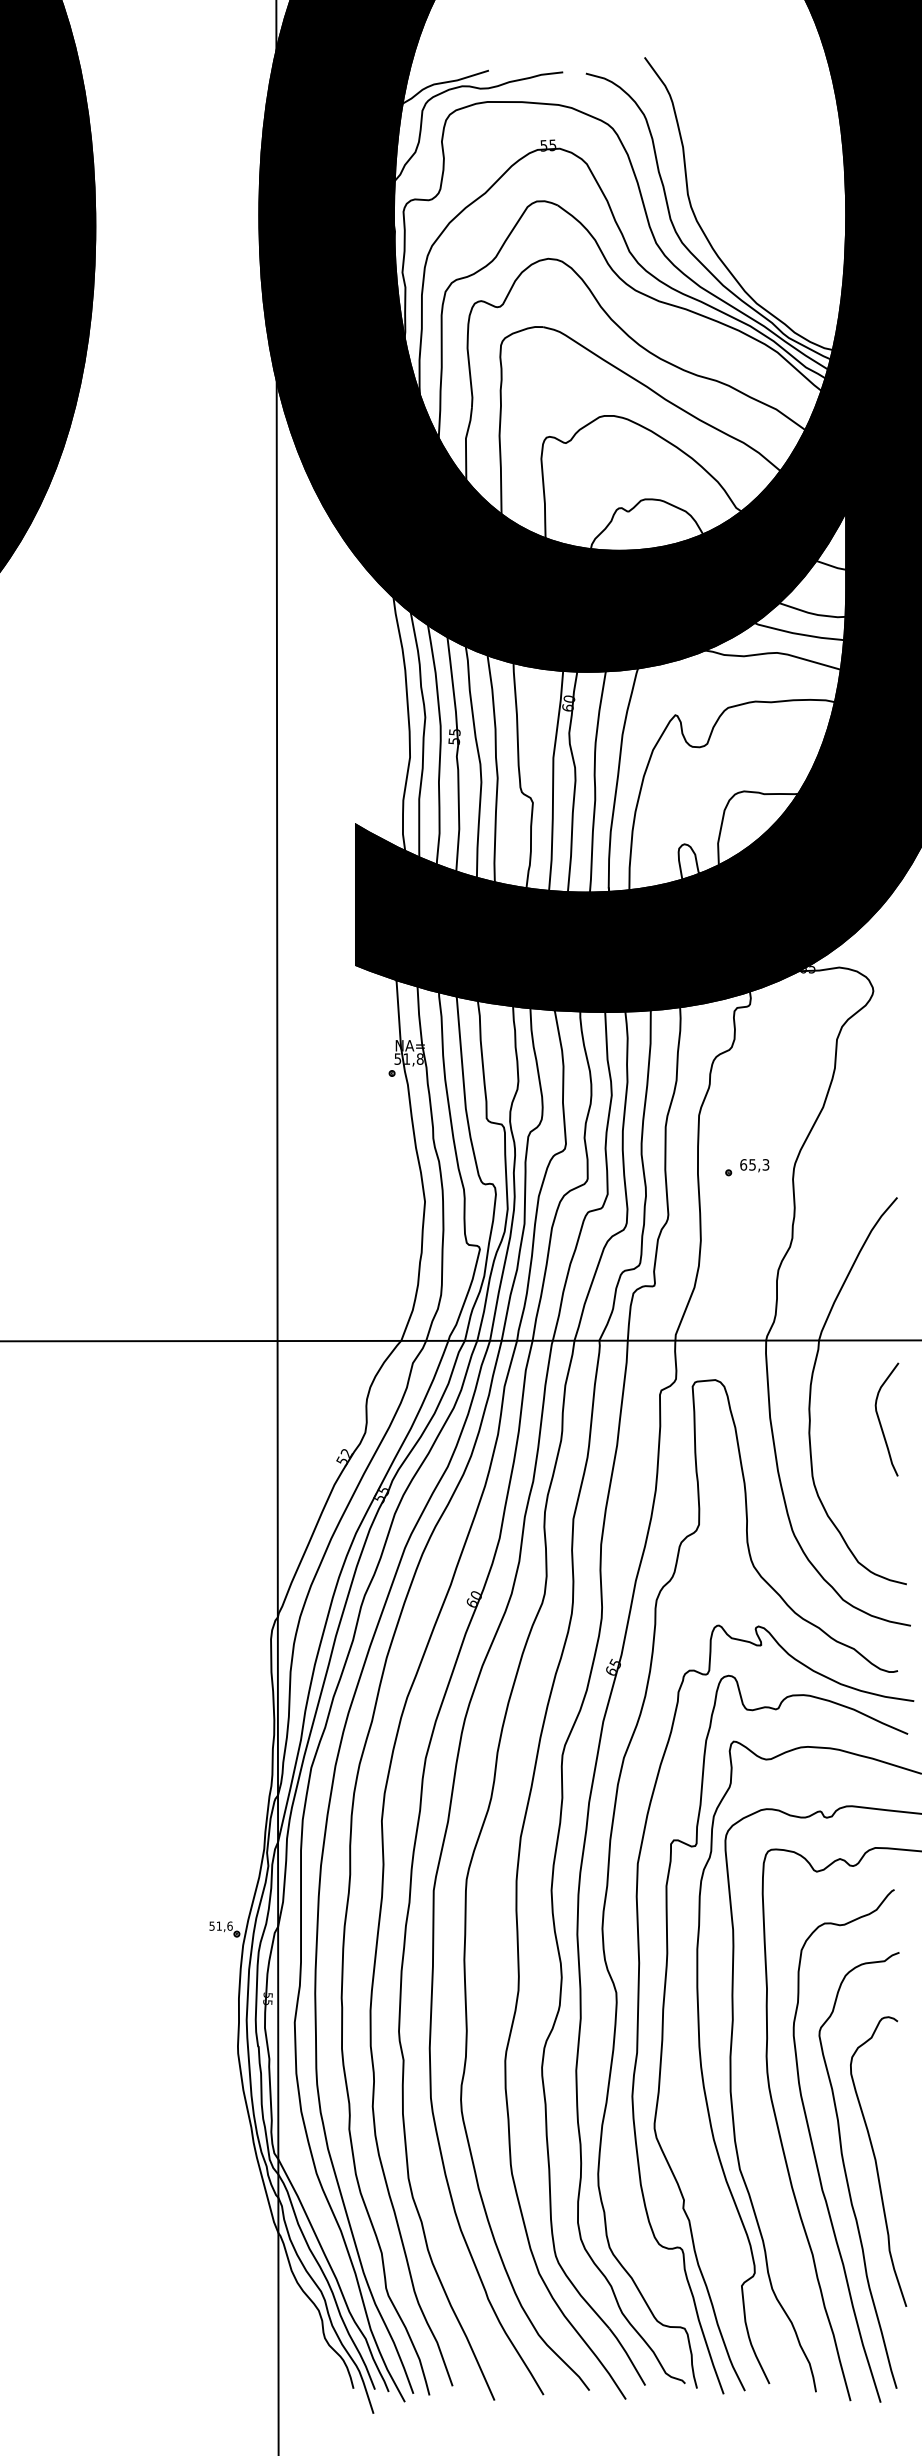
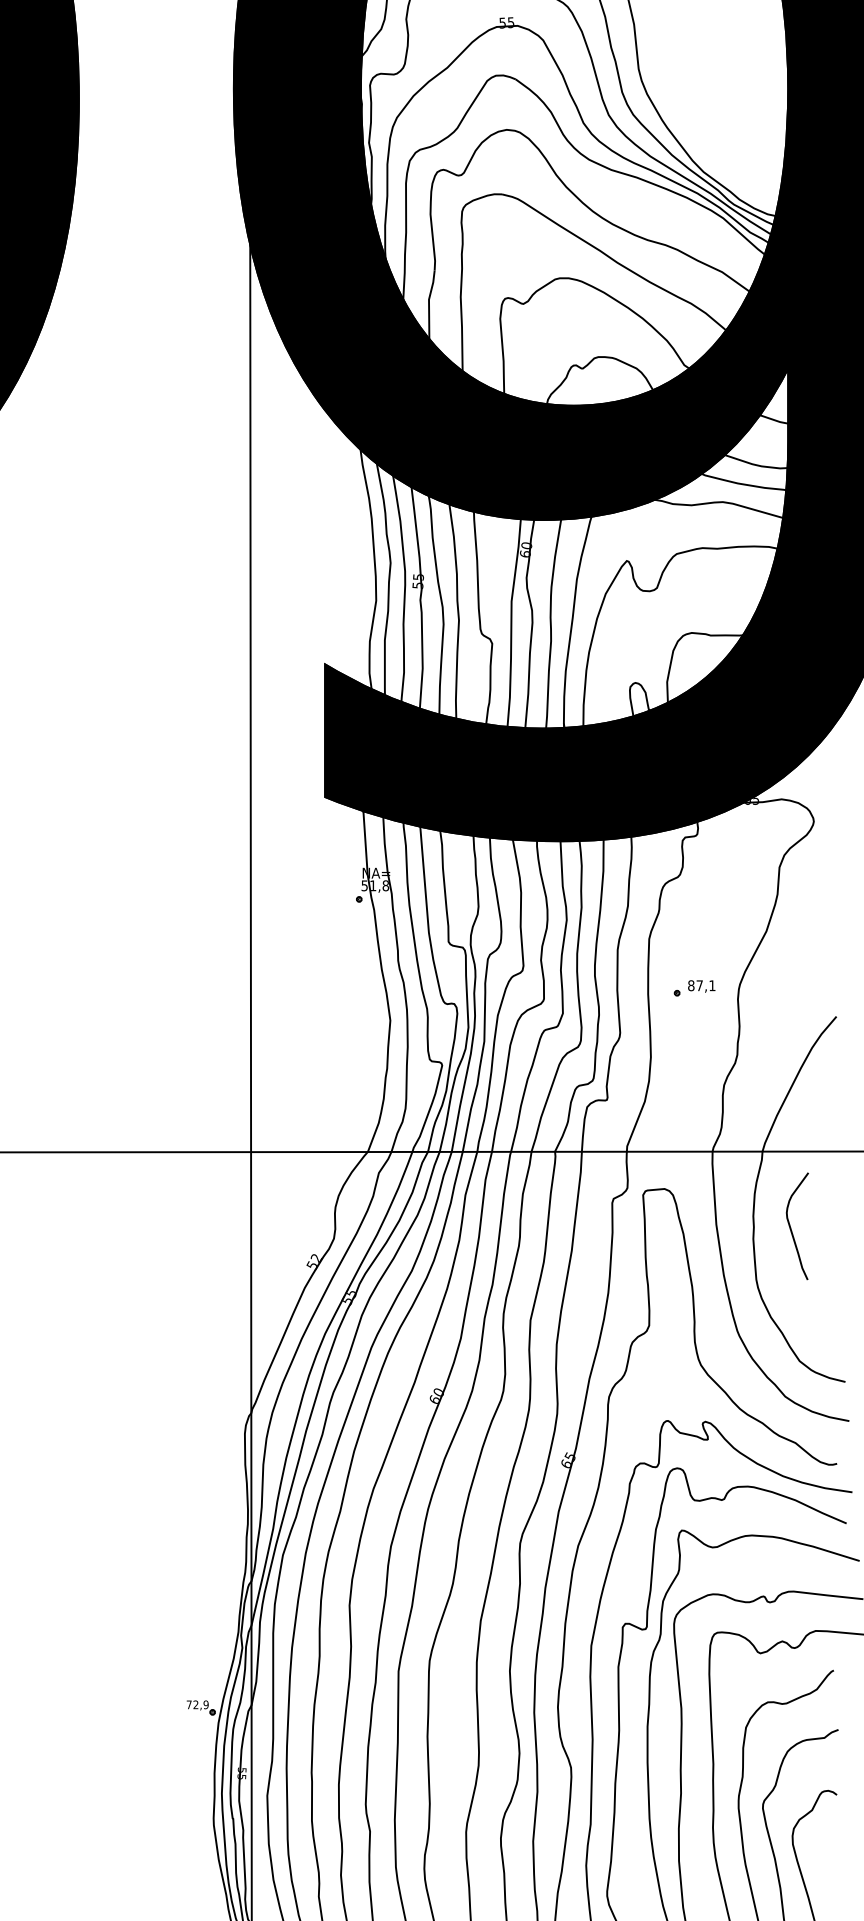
text: (754, 1164) -> (701, 985), 65,3 -> 87,1
curve: (880, 1420) -> (791, 1227), moved
text: (220, 1925) -> (197, 1704), 51,6 -> 72,9

